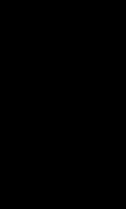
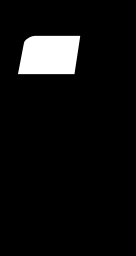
fill: (36, 70) -> (48, 54), removed

